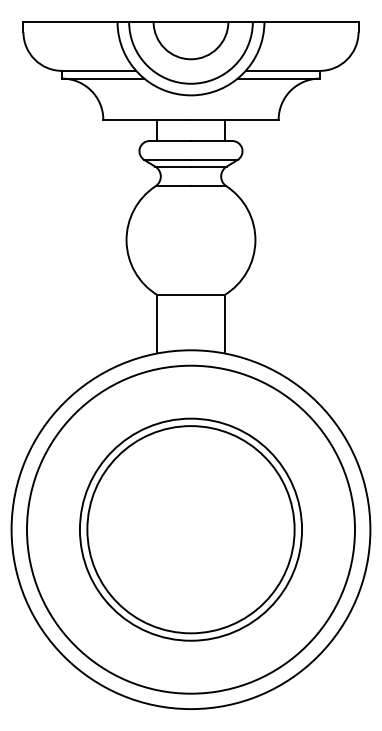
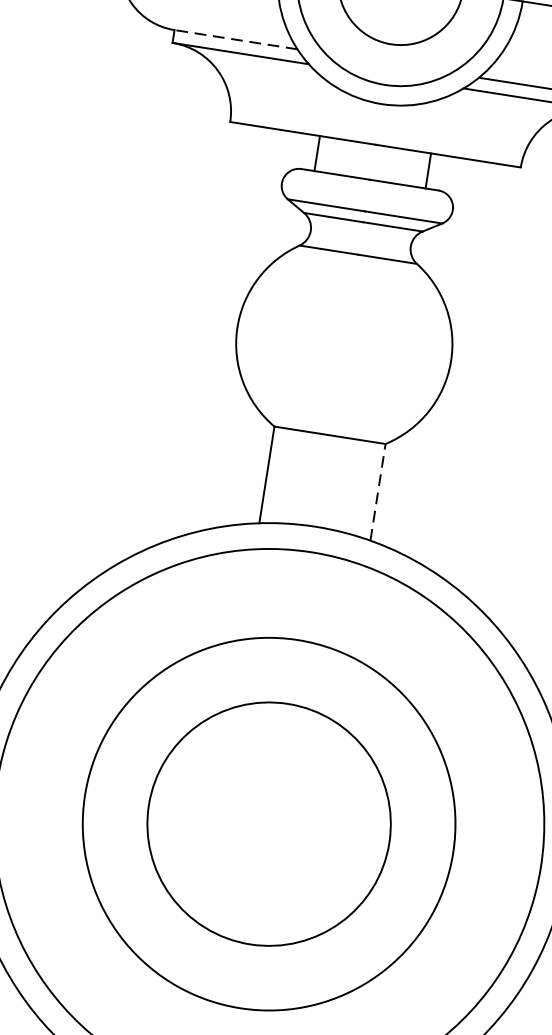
line: (98, 70) -> (234, 38), solid -> dashed
line: (224, 323) -> (378, 491), solid -> dashed
circle: (190, 529) -> (268, 823), size x0.7

